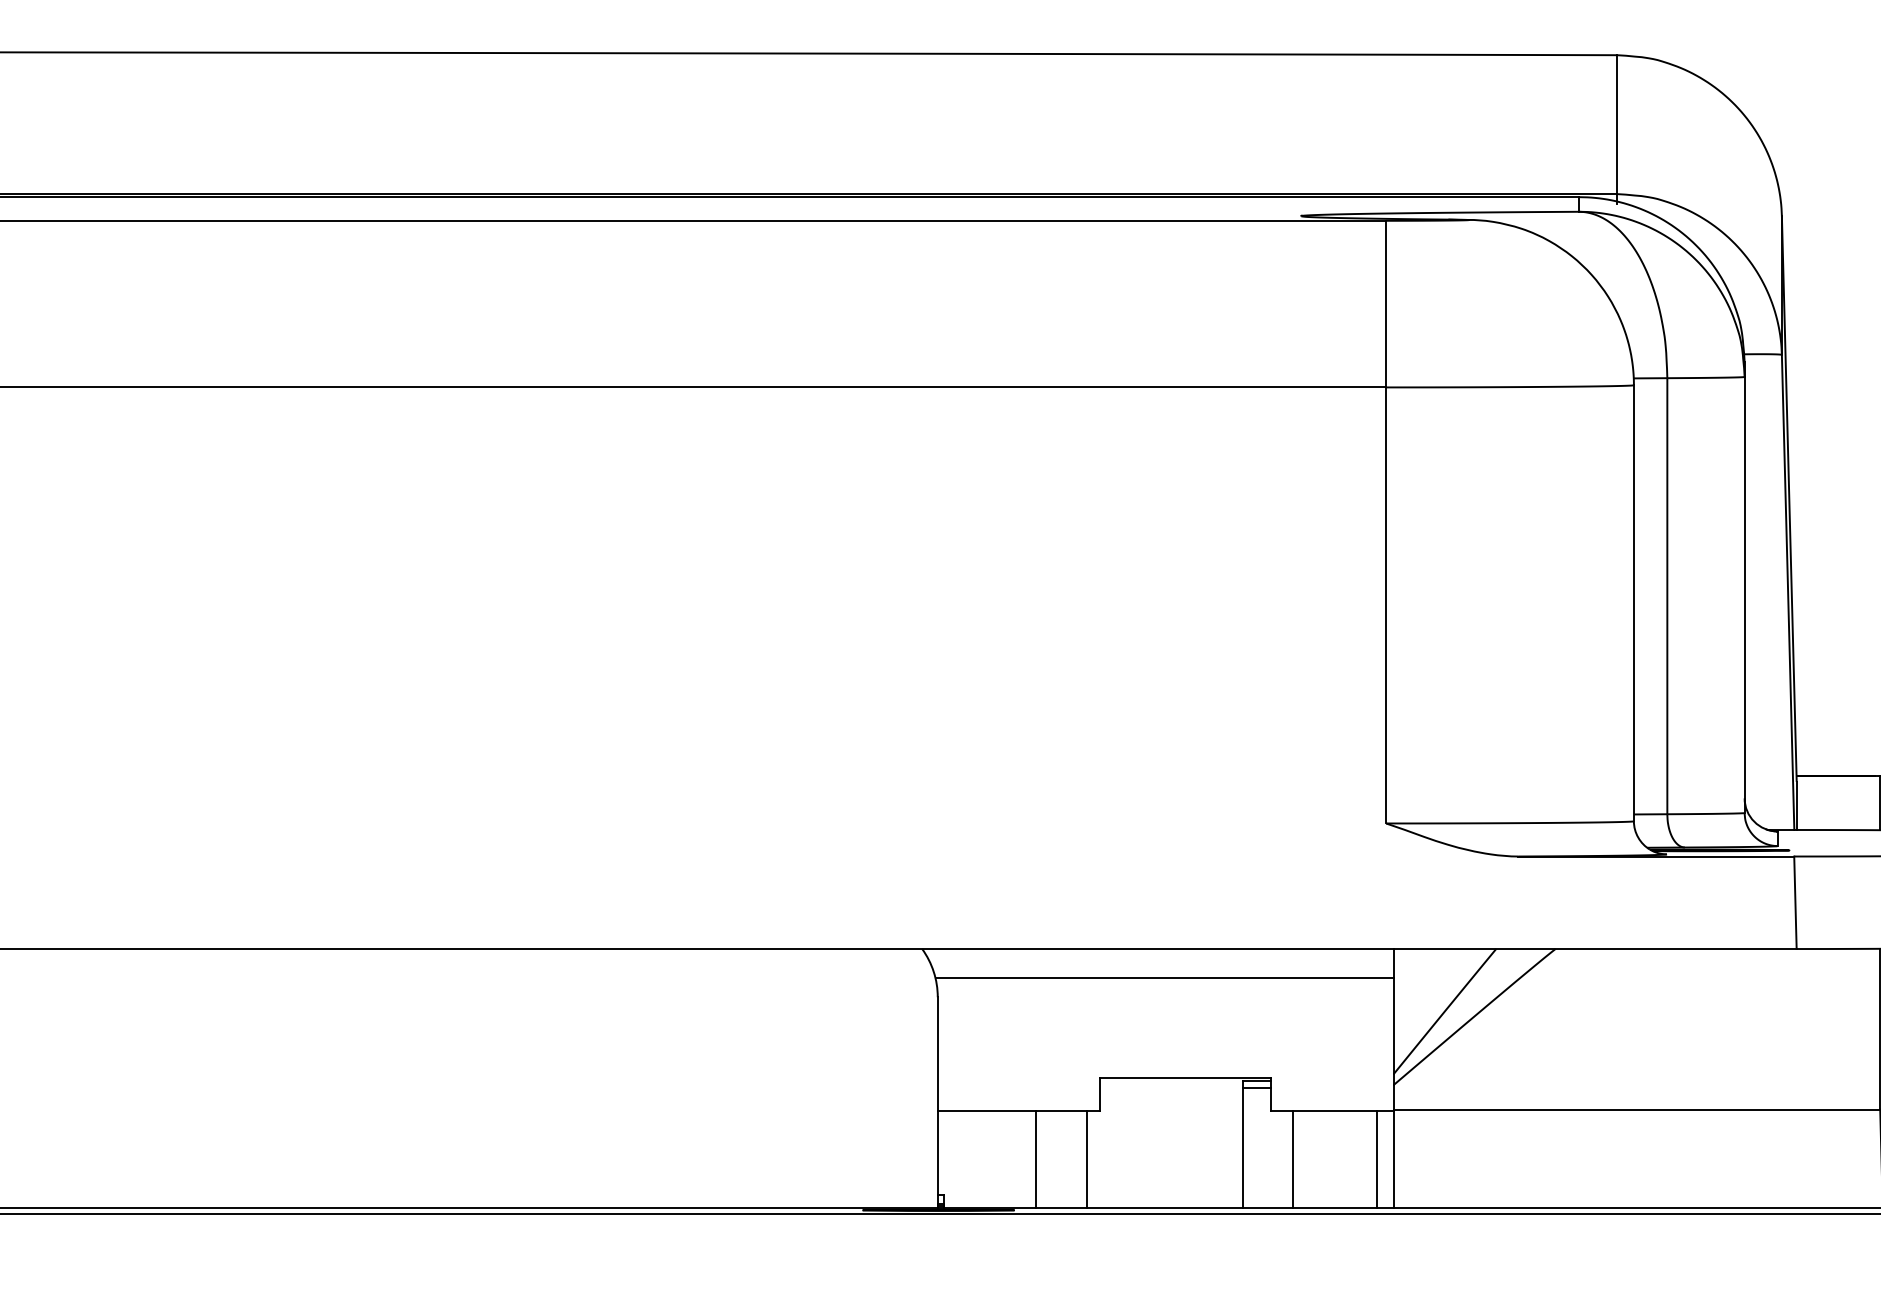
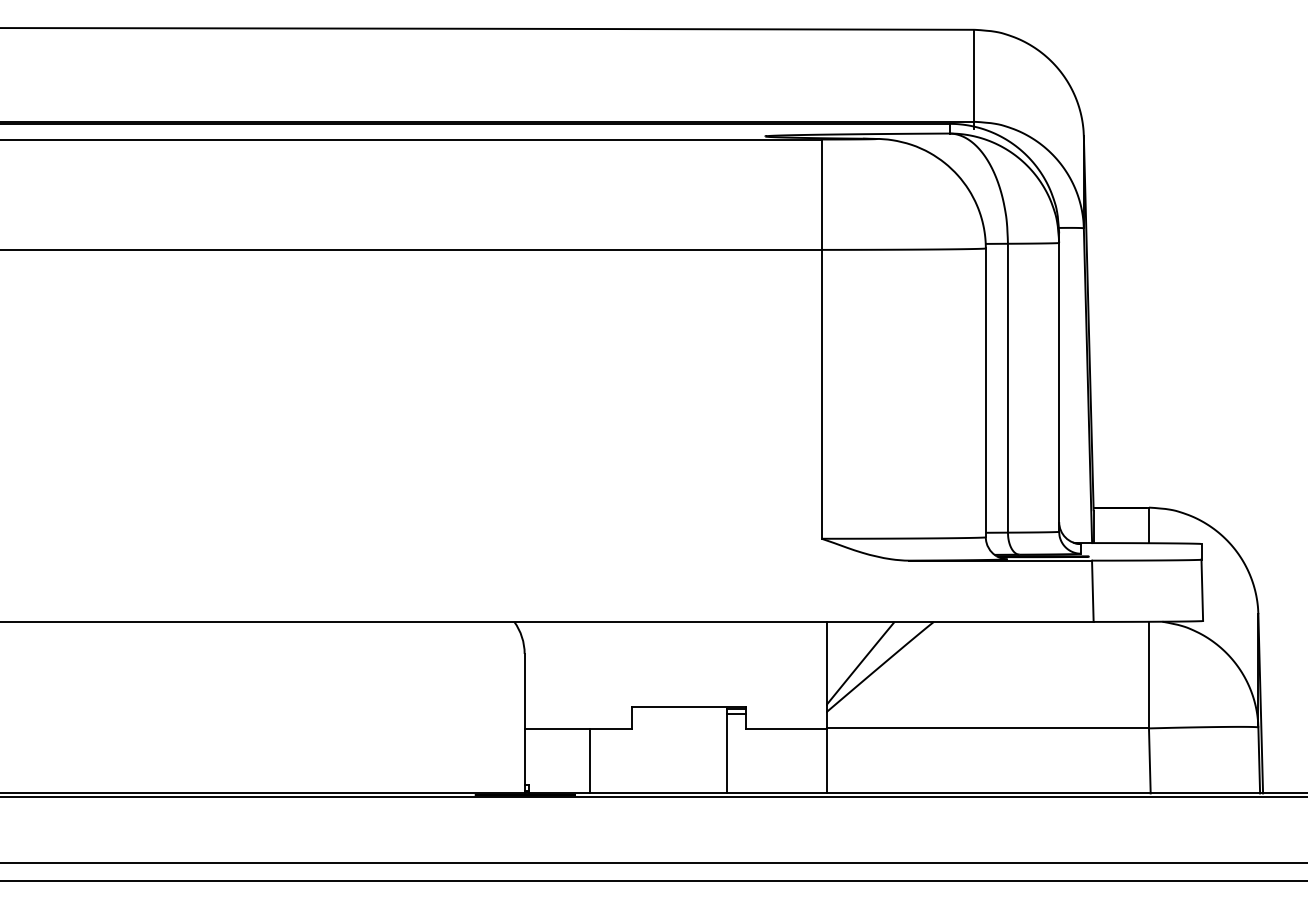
line: (1163, 978) -> (674, 641), removed
line: (1086, 1158) -> (623, 760), removed
line: (1292, 1158) -> (759, 760), removed
line: (1376, 1158) -> (815, 760), removed

